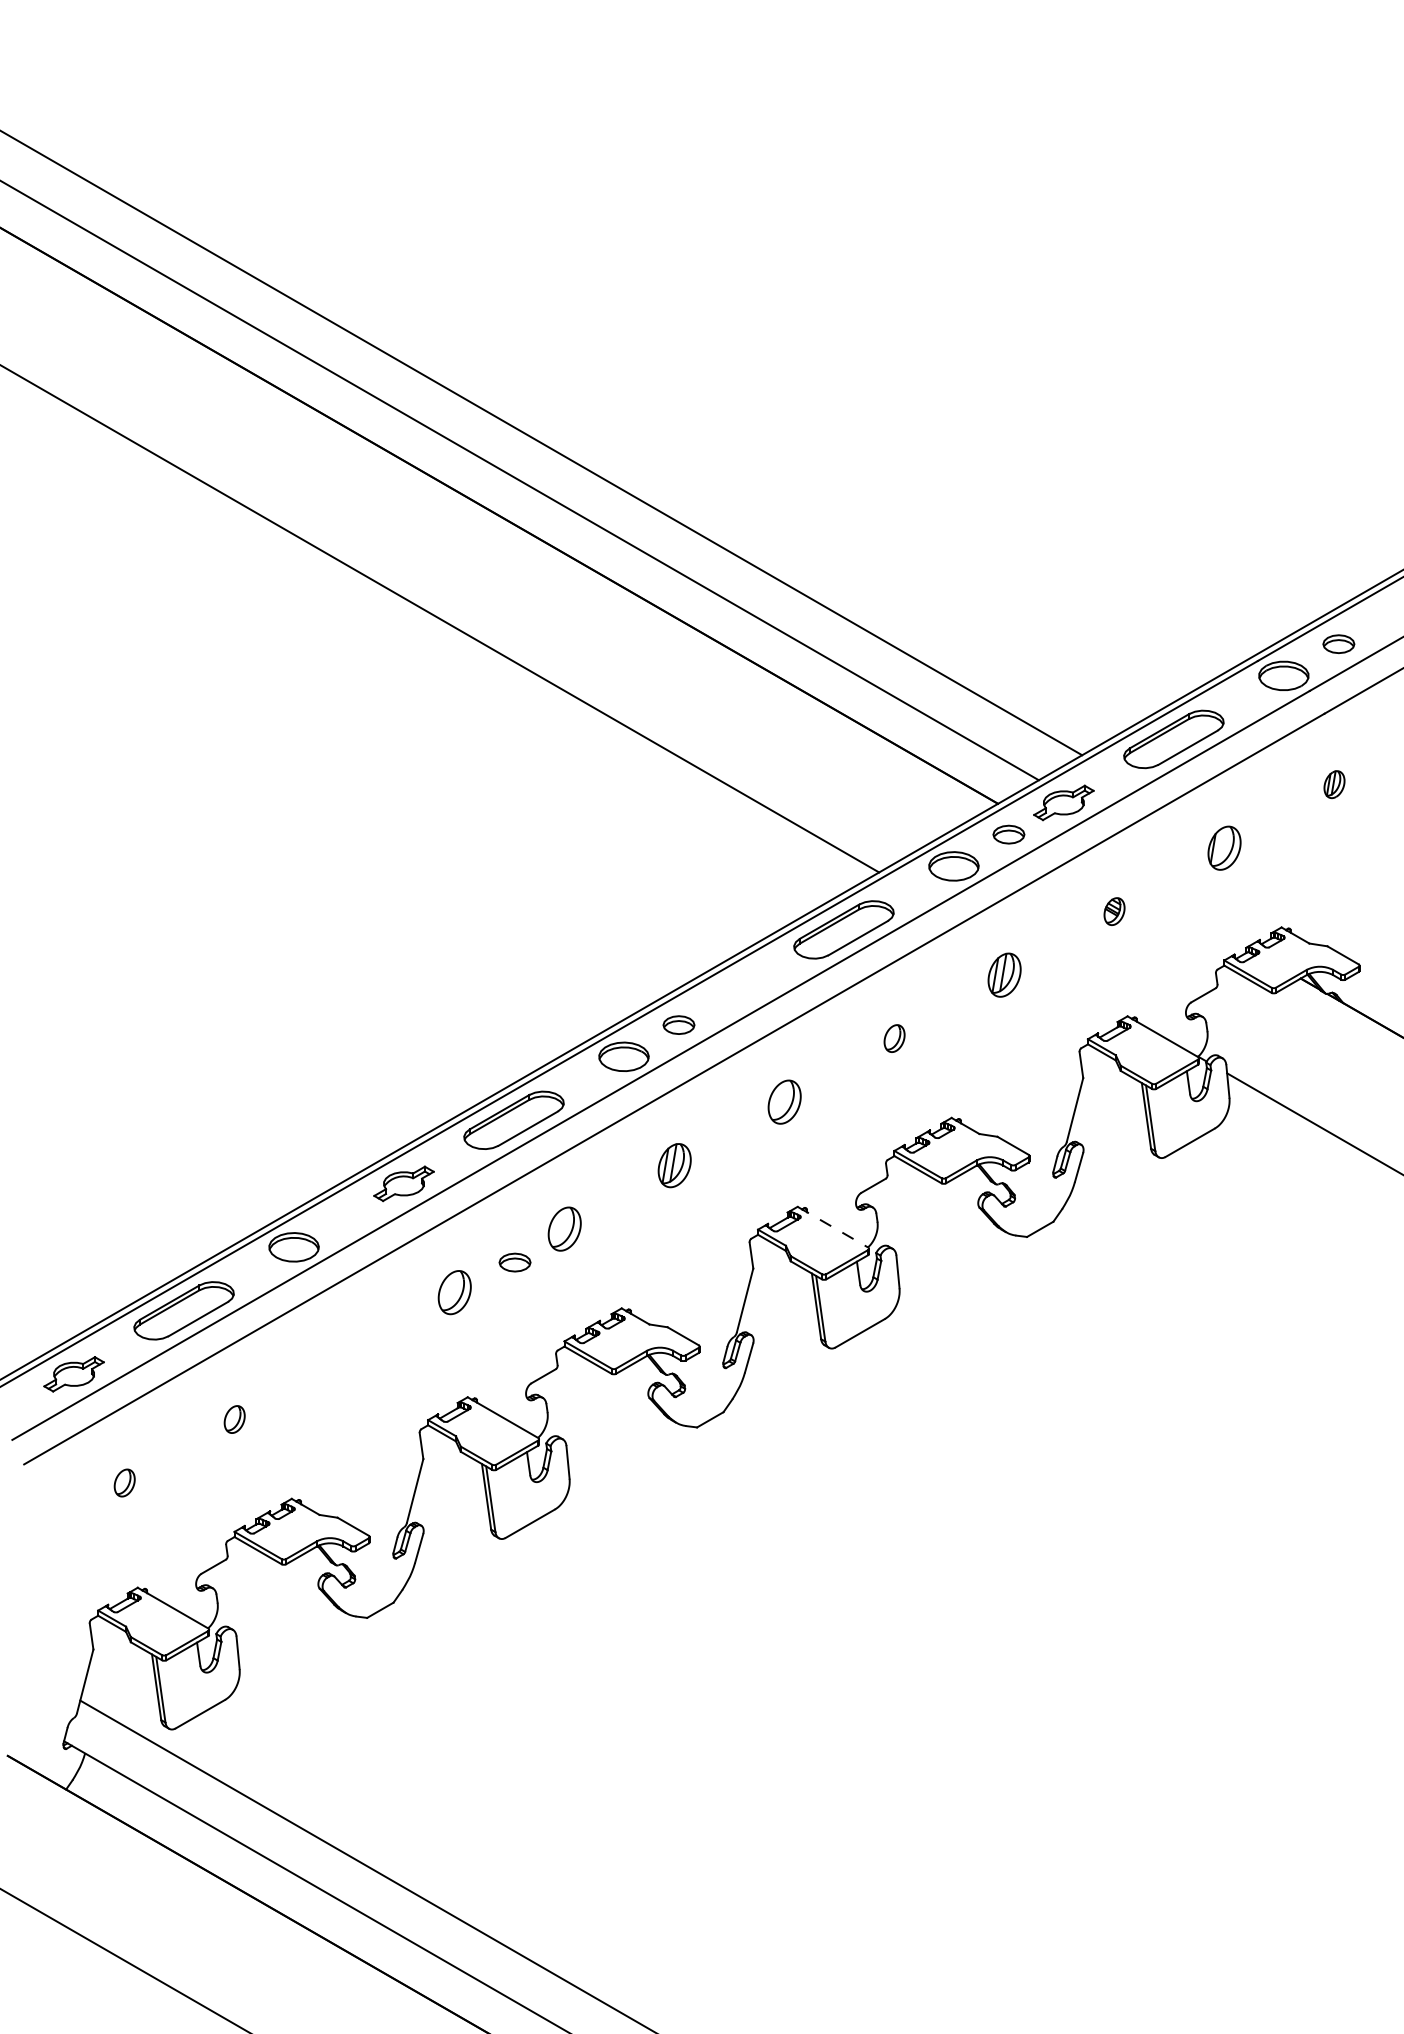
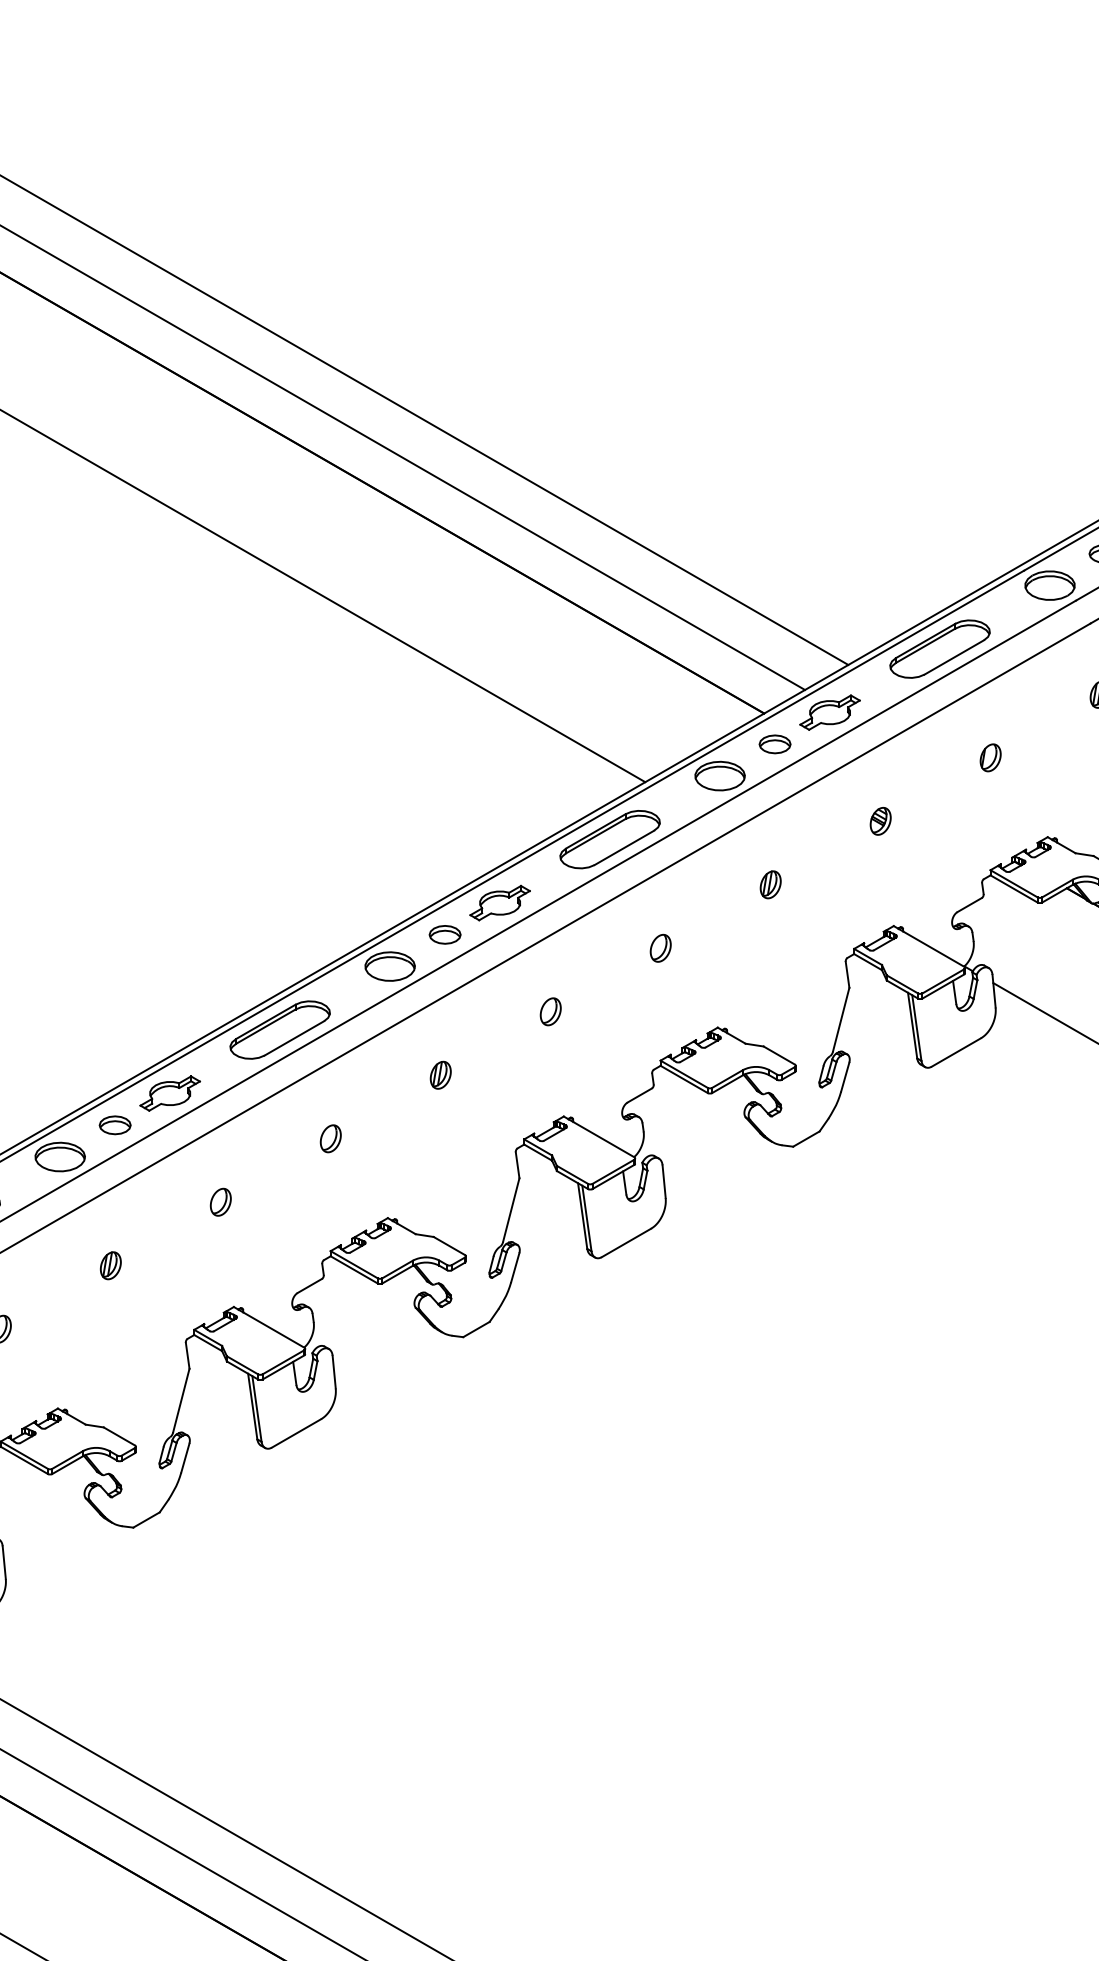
part: (1224, 847) -> (990, 757), size x0.62
part: (1004, 974) -> (770, 884), size x0.62
part: (733, 993) -> (499, 903), added
part: (784, 1101) -> (550, 1011), size x0.62
part: (674, 1165) -> (440, 1075), size x0.62
line: (832, 1227) -> (598, 1137), dashed -> solid
part: (564, 1228) -> (330, 1138), size x0.62
part: (514, 1262) -> (114, 1125), moved
part: (454, 1292) -> (220, 1202), size x0.62
part: (344, 1355) -> (110, 1265), added

